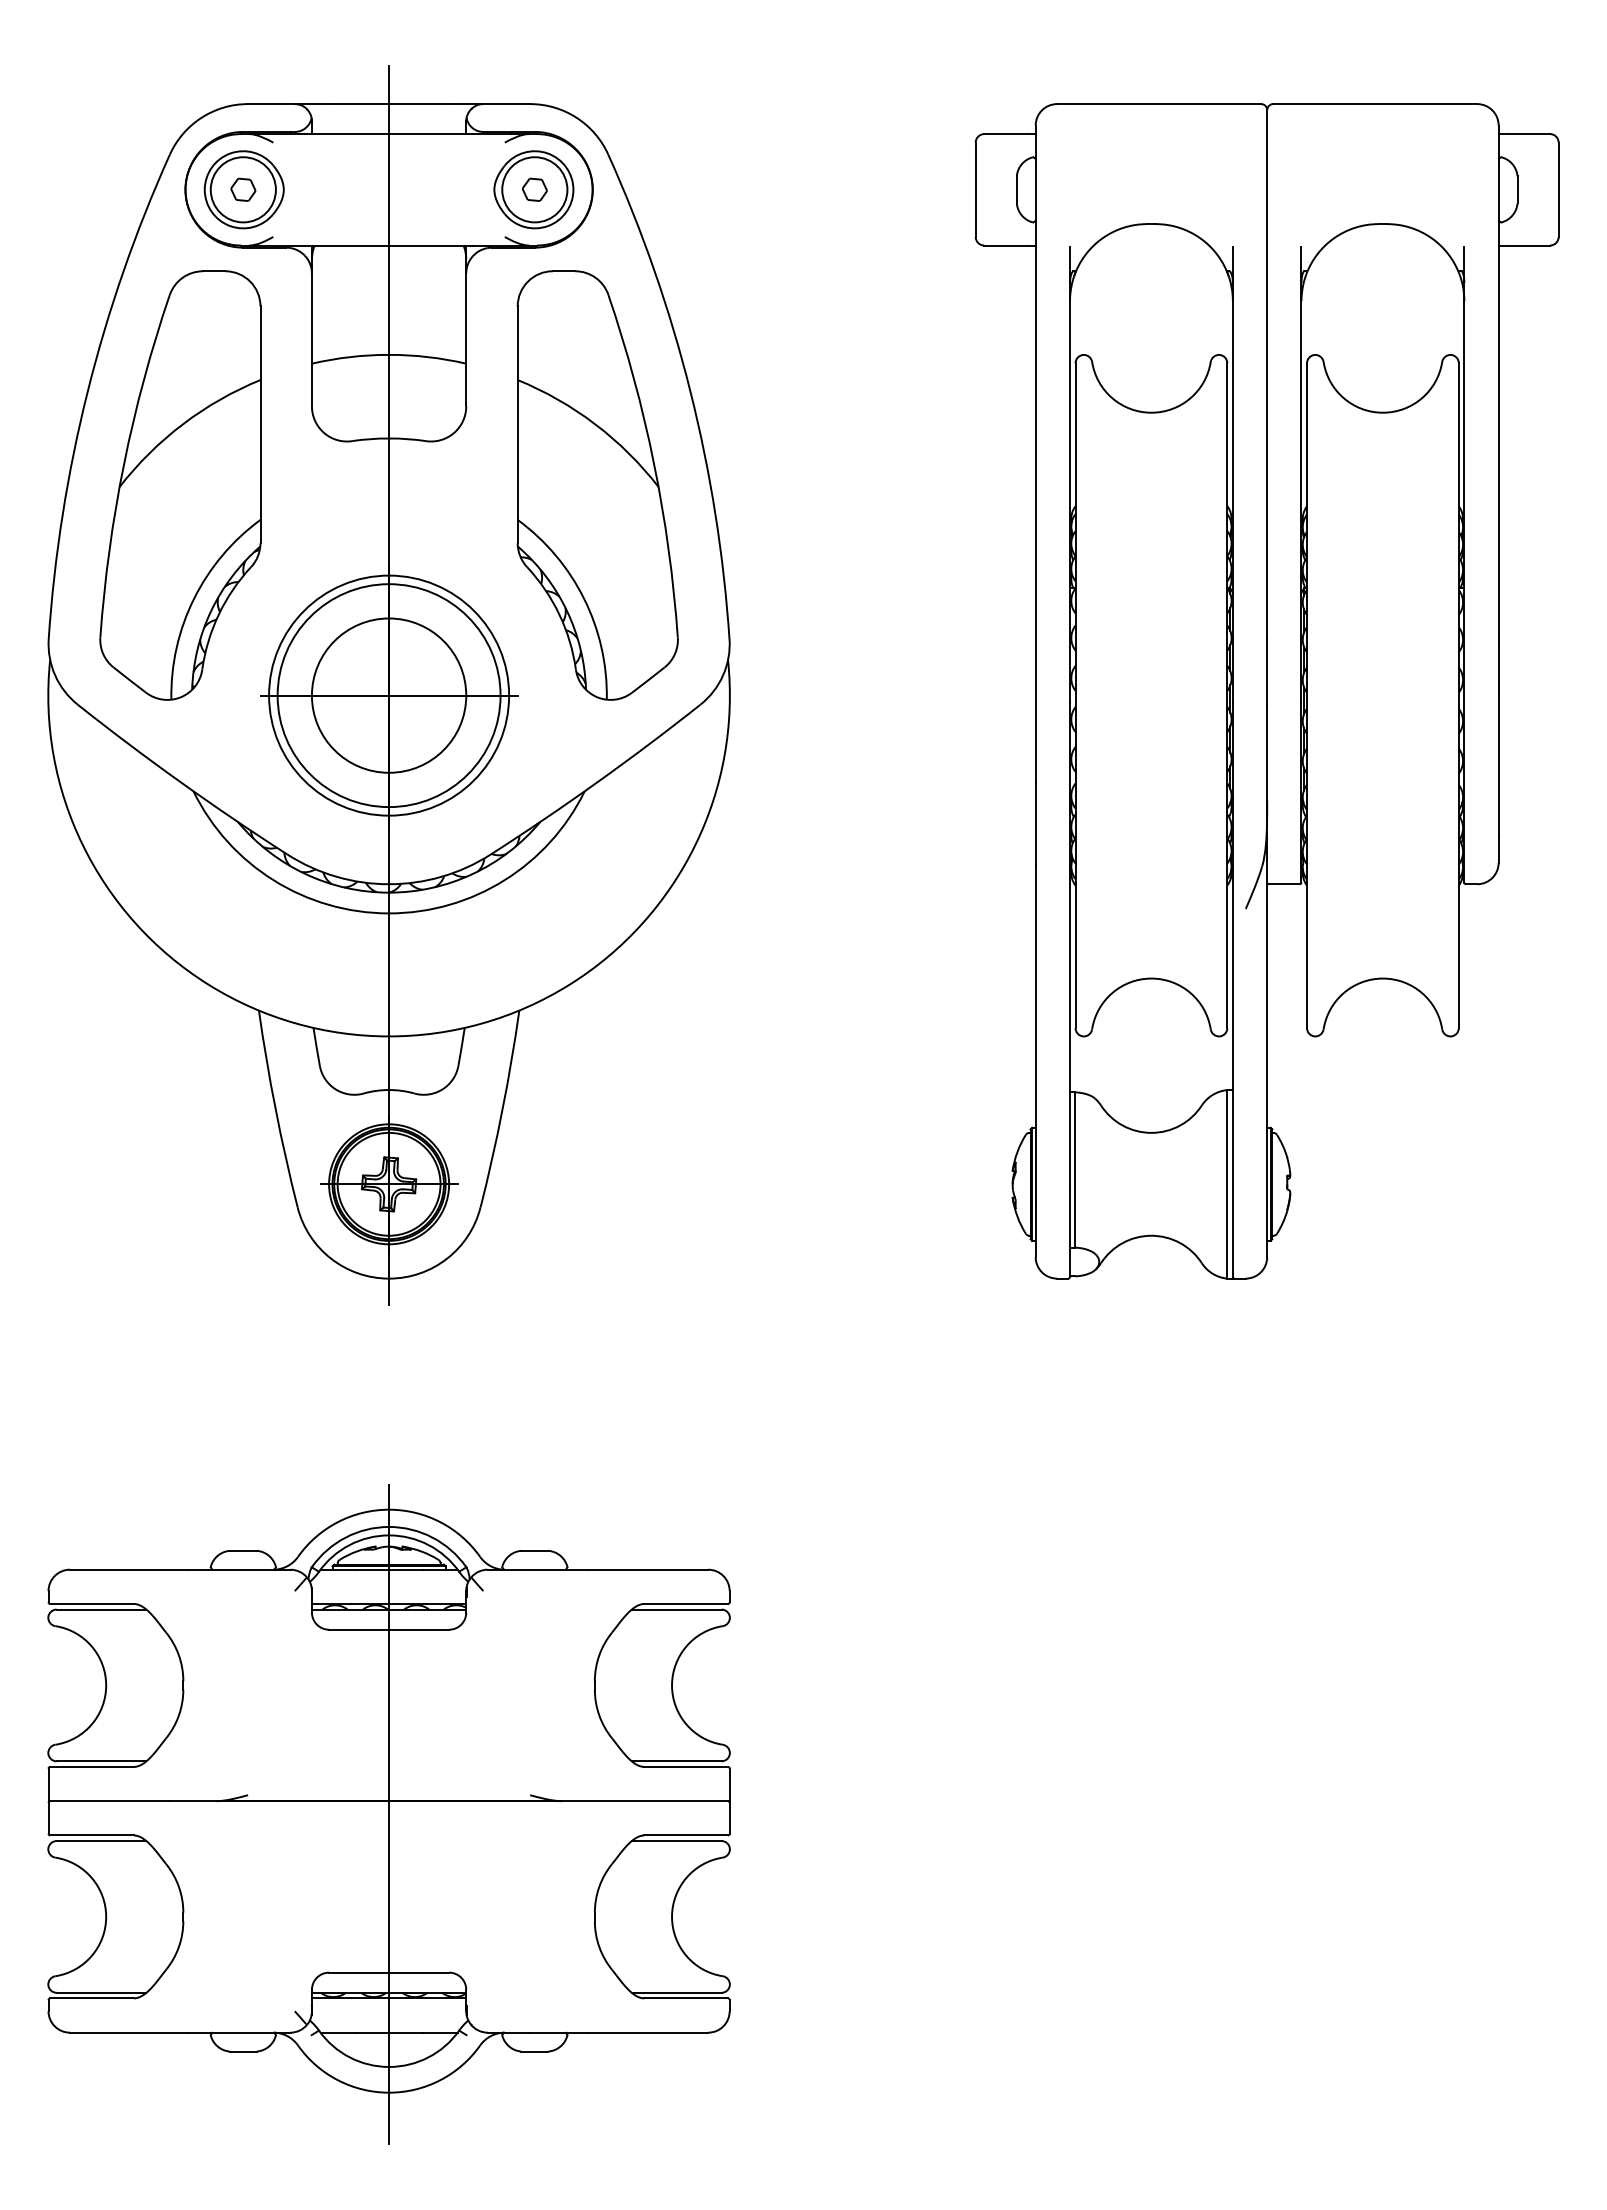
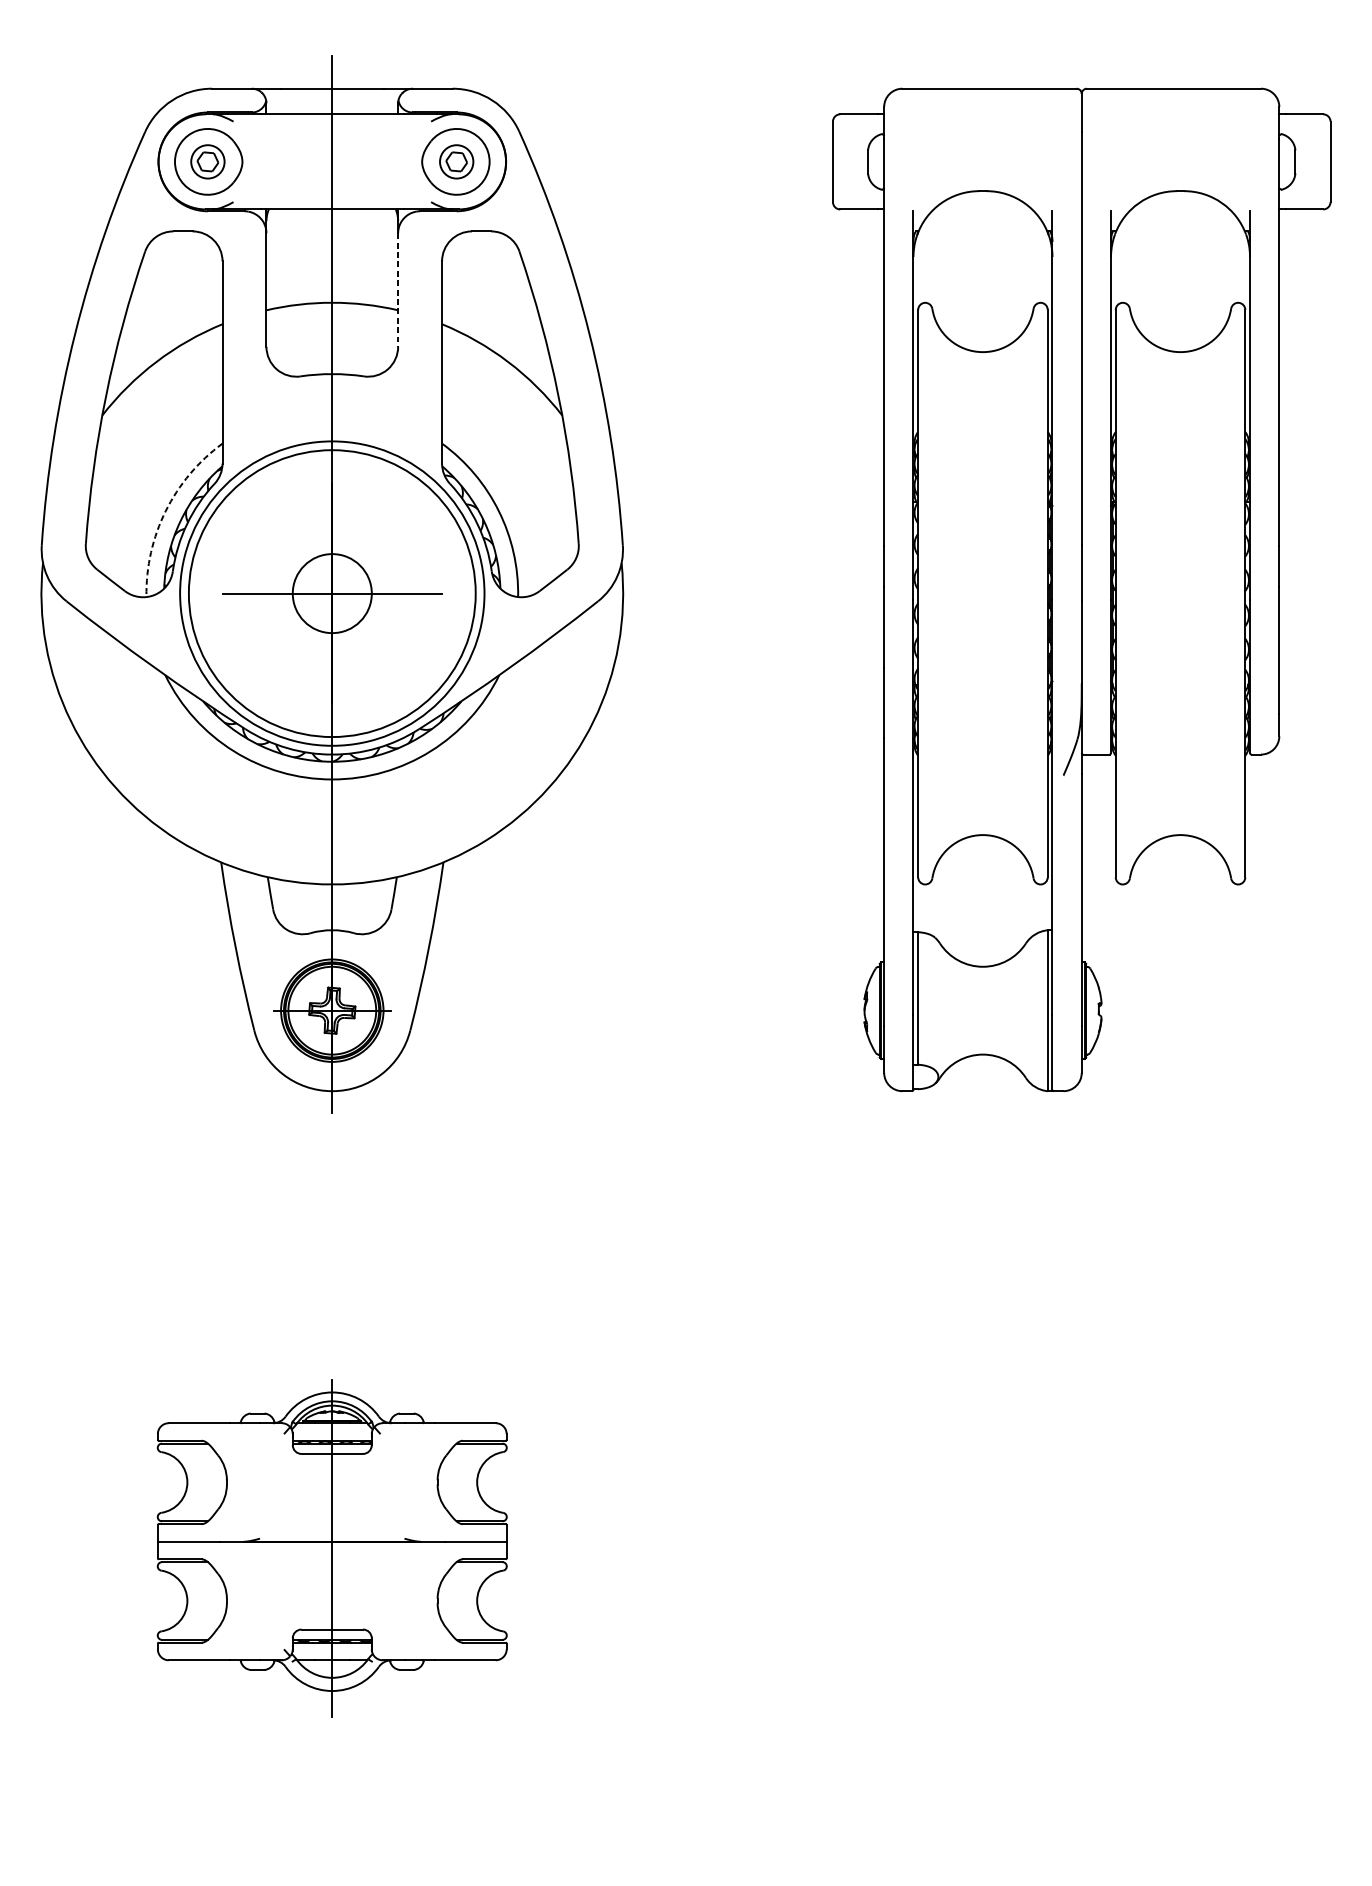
circle: (242, 189) -> (207, 161), size x0.6
circle: (534, 189) -> (456, 161), size x0.6
line: (466, 340) -> (398, 290), solid -> dashed
arc: (193, 598) -> (165, 510), solid -> dashed
circle: (388, 695) -> (331, 593), size x0.6
circle: (388, 695) -> (331, 593), size x1.6
circle: (389, 695) -> (332, 593), size x1.4
part: (388, 1814) -> (331, 1548), size x0.6

